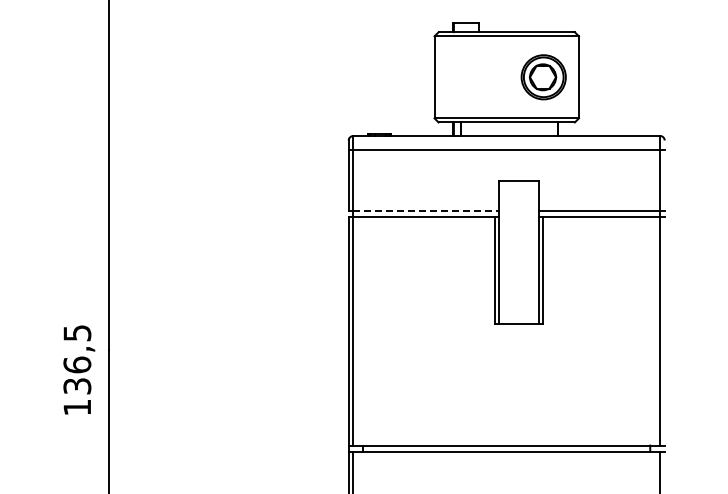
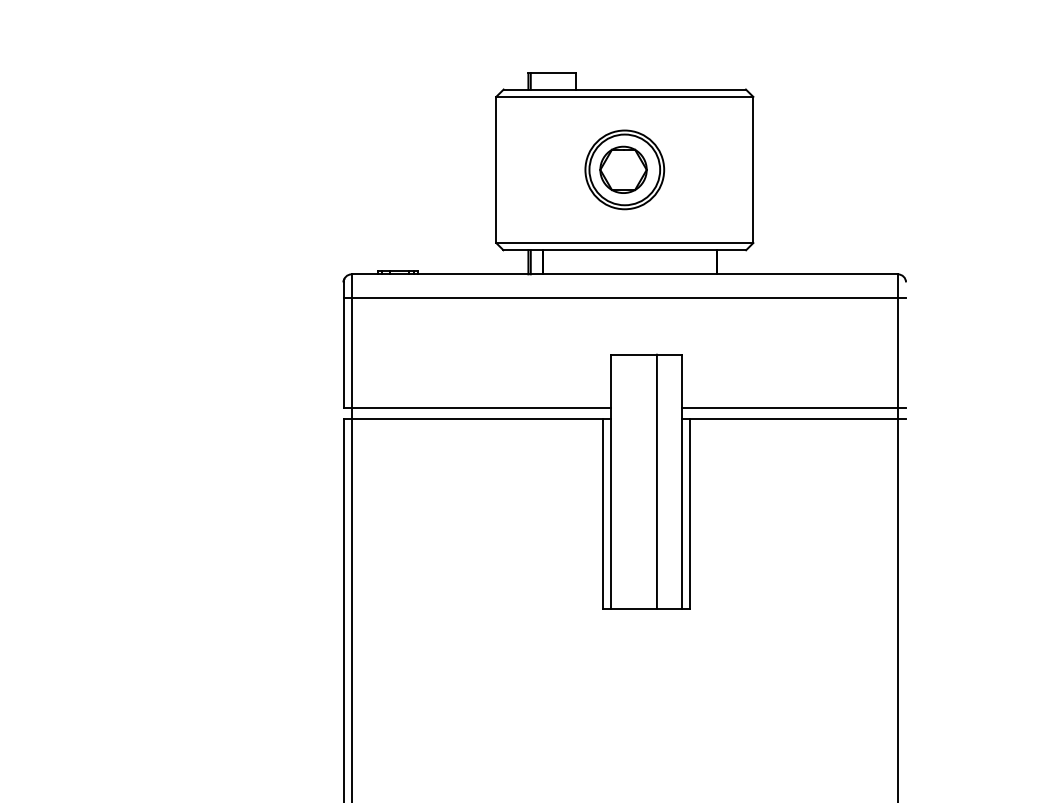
part: (543, 77) -> (624, 170), moved
line: (426, 210) -> (481, 407), dashed -> solid
line: (524, 252) -> (656, 481), added

